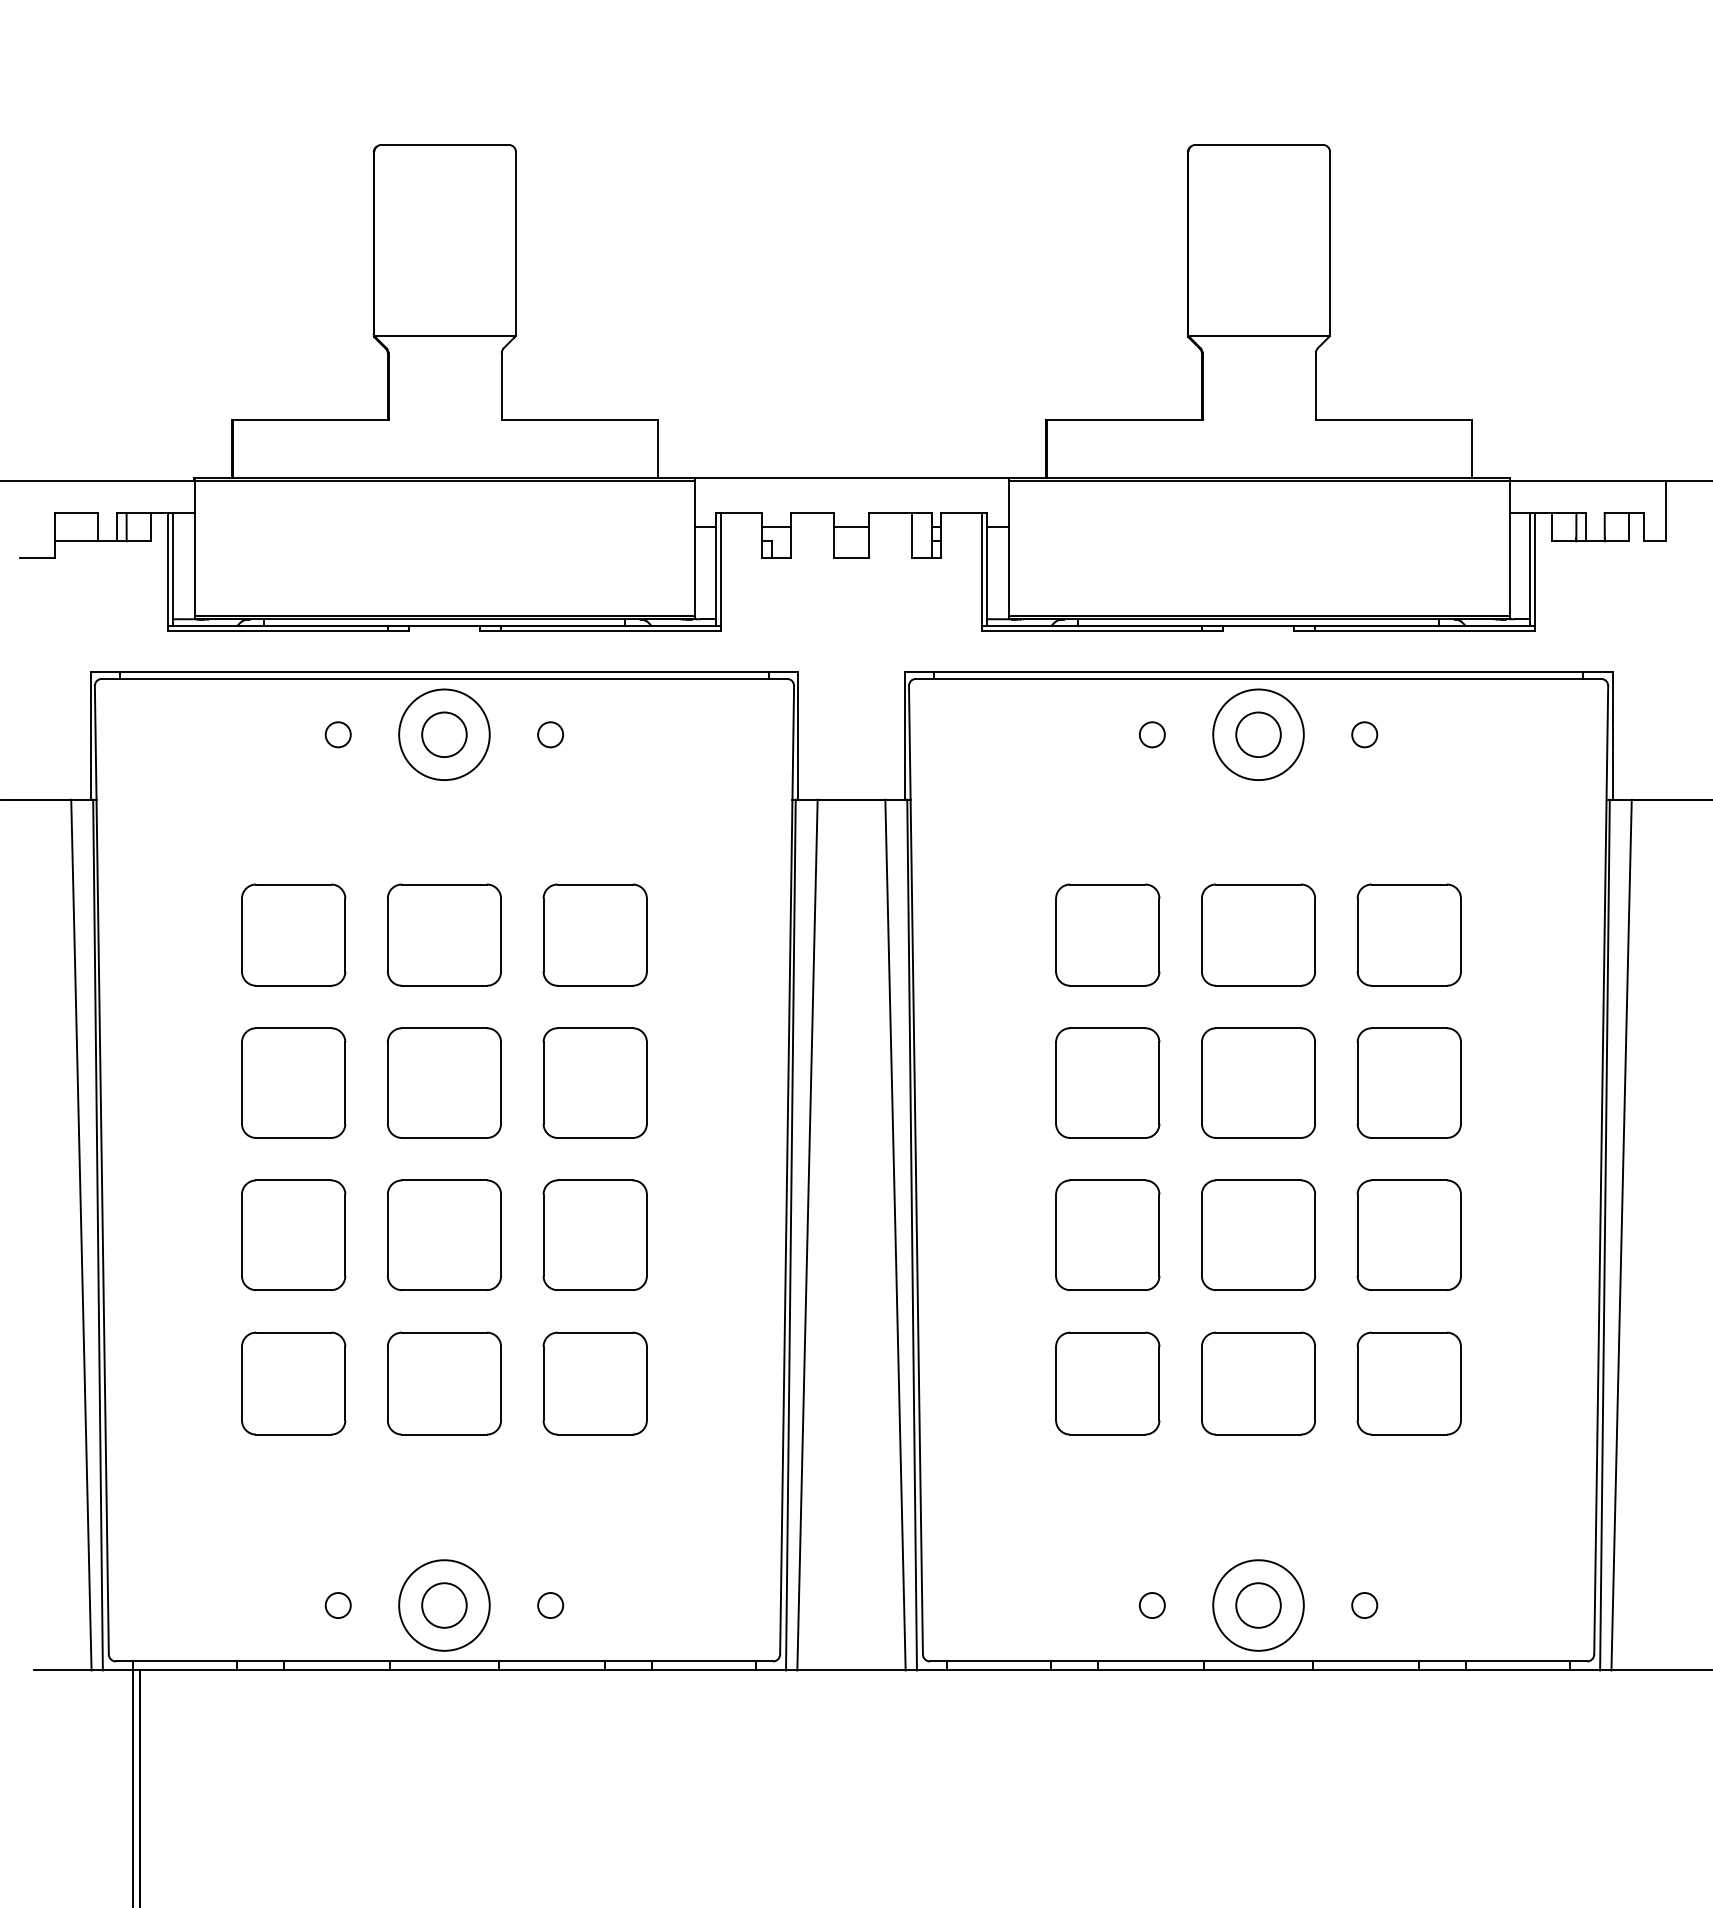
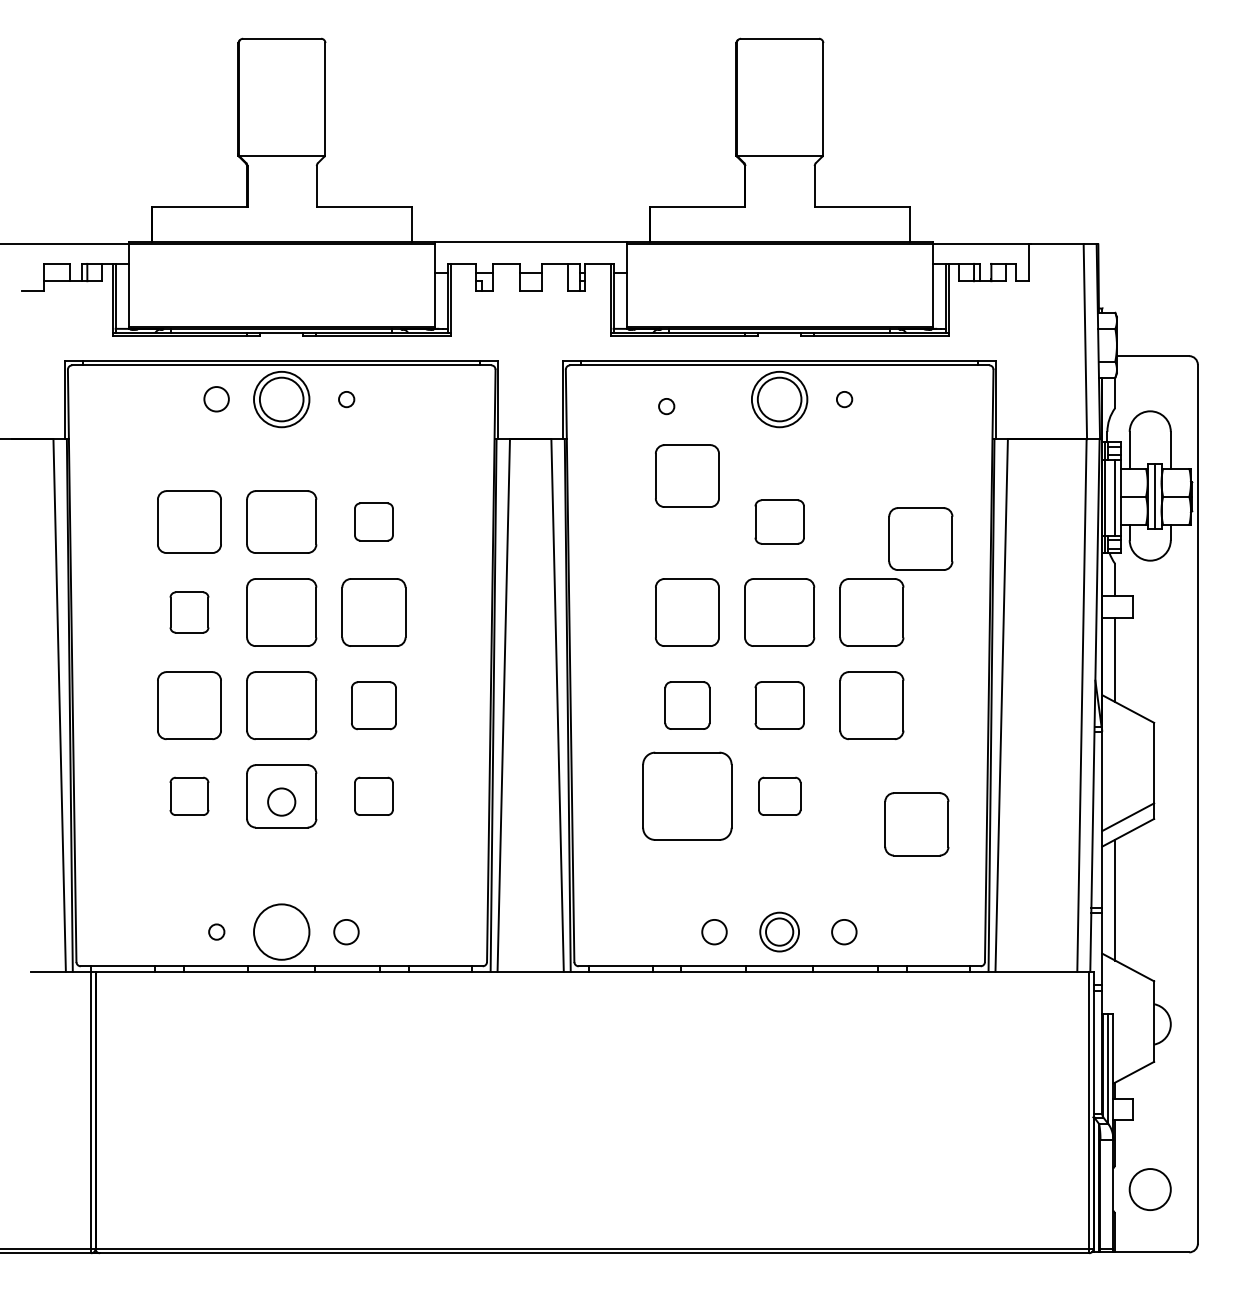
circle: (337, 734) -> (216, 399), size x1.6
circle: (444, 734) -> (281, 399), size x1.6
circle: (1152, 734) -> (666, 406), moved
circle: (1258, 734) -> (779, 399), size x1.6
part: (594, 934) -> (373, 521), size x0.6
part: (1107, 934) -> (687, 475), moved
part: (1258, 934) -> (779, 521), size x0.7
part: (1408, 934) -> (920, 538), moved
part: (293, 1082) -> (189, 612), size x0.6
part: (594, 1235) -> (373, 705), size x0.7
part: (1107, 1235) -> (687, 705), size x0.7
part: (1258, 1235) -> (779, 705), size x0.7
part: (293, 1383) -> (189, 796), size x0.6
part: (594, 1383) -> (373, 796), size x0.6
part: (1107, 1383) -> (687, 796), size x1.4
part: (1258, 1383) -> (779, 796), size x0.6
part: (1408, 1383) -> (916, 824), moved
circle: (444, 1604) -> (281, 801), moved
circle: (550, 1604) -> (346, 931), size x1.6
circle: (1152, 1604) -> (714, 931), size x1.6
circle: (1258, 1604) -> (779, 931), size x0.7
circle: (1364, 1604) -> (844, 931), size x1.6

